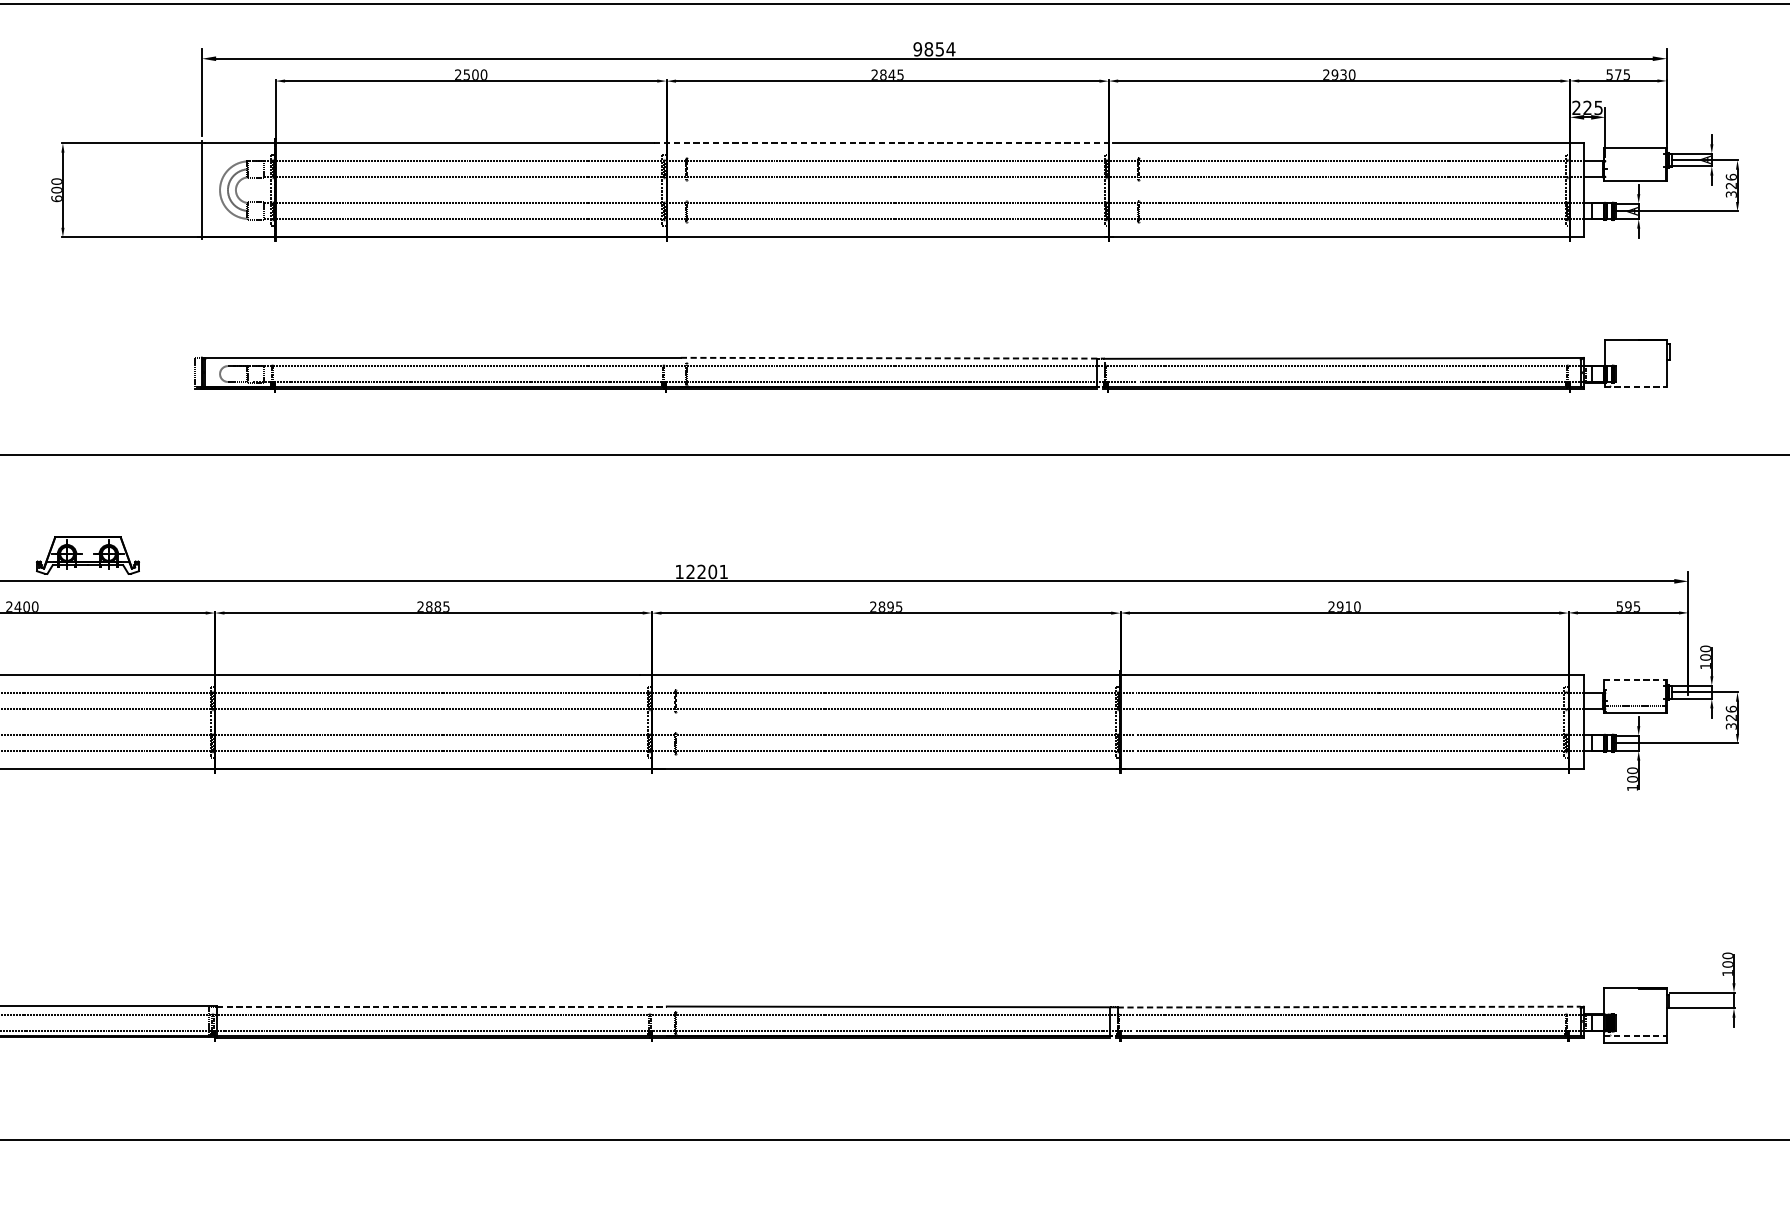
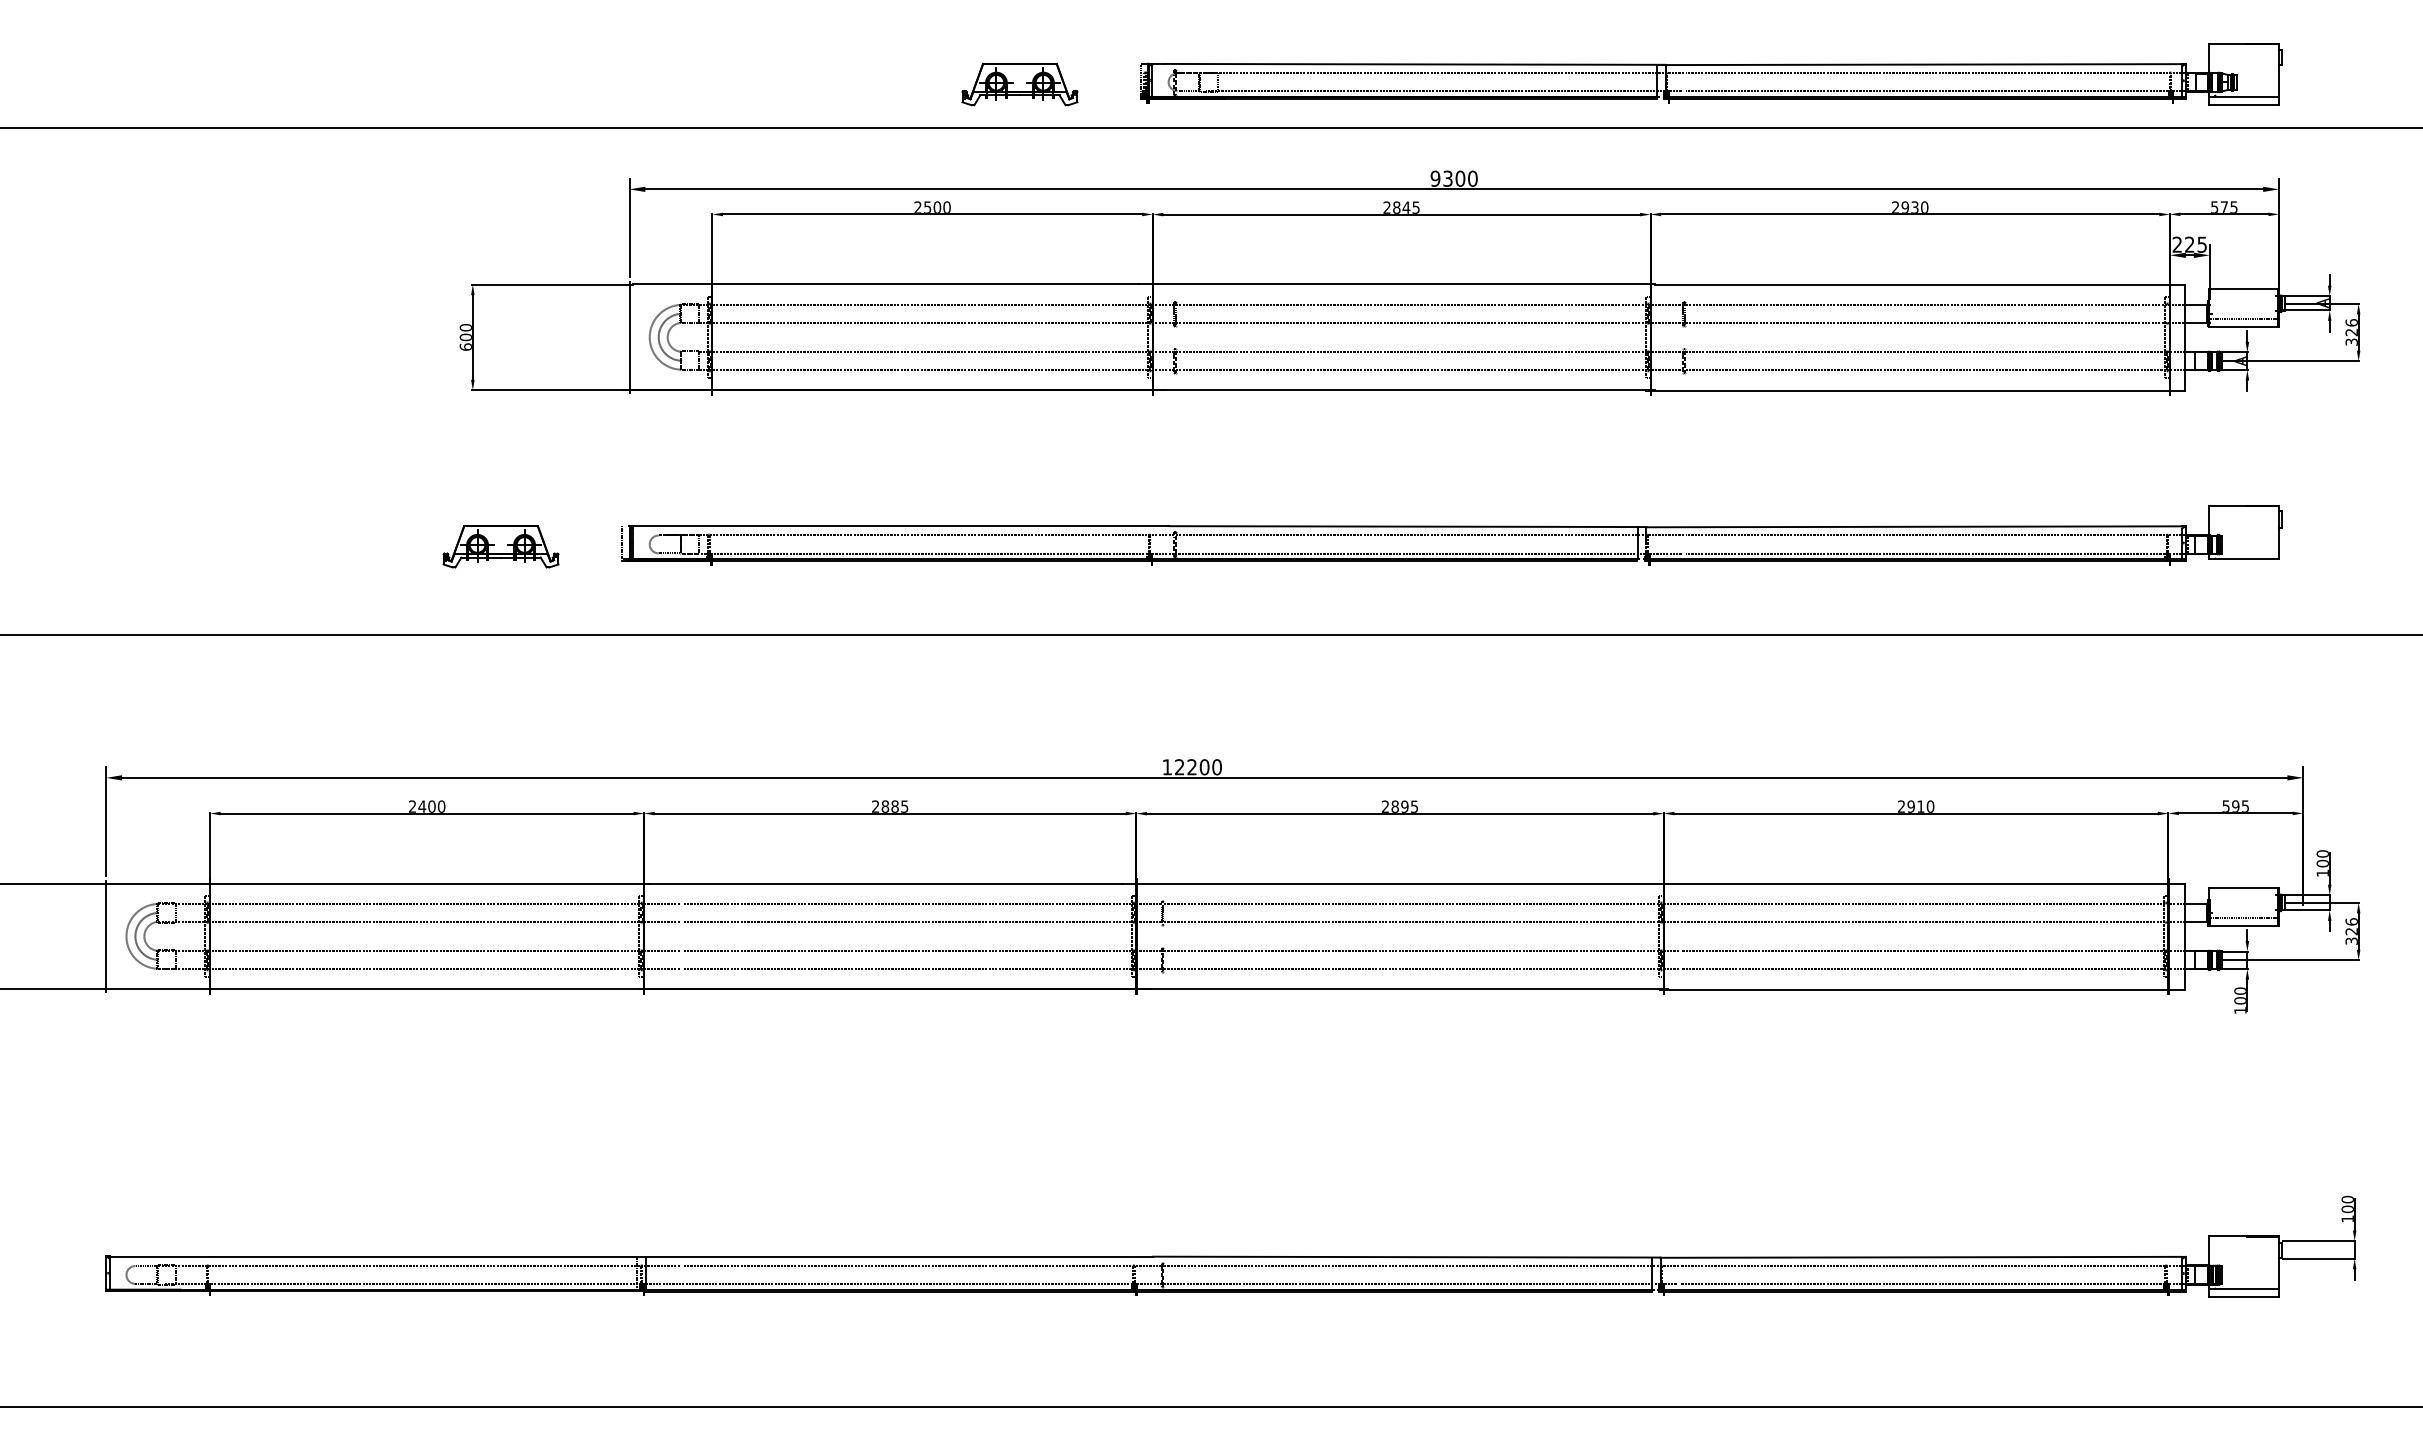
text: (939, 49) -> (1460, 178), 9854 -> 9300
line: (884, 143) -> (1397, 284), dashed -> solid
line: (1635, 174) -> (2243, 319), added
line: (892, 358) -> (1407, 526), dashed -> solid
line: (1636, 387) -> (2244, 559), dashed -> solid
part: (87, 555) -> (500, 546), moved
text: (723, 572) -> (1216, 767), 12201 -> 12200
line: (1636, 679) -> (2244, 888), dashed -> solid
line: (442, 1006) -> (900, 1256), dashed -> solid
line: (1349, 1007) -> (1921, 1257), dashed -> solid
line: (1636, 1035) -> (2244, 1289), dashed -> solid

